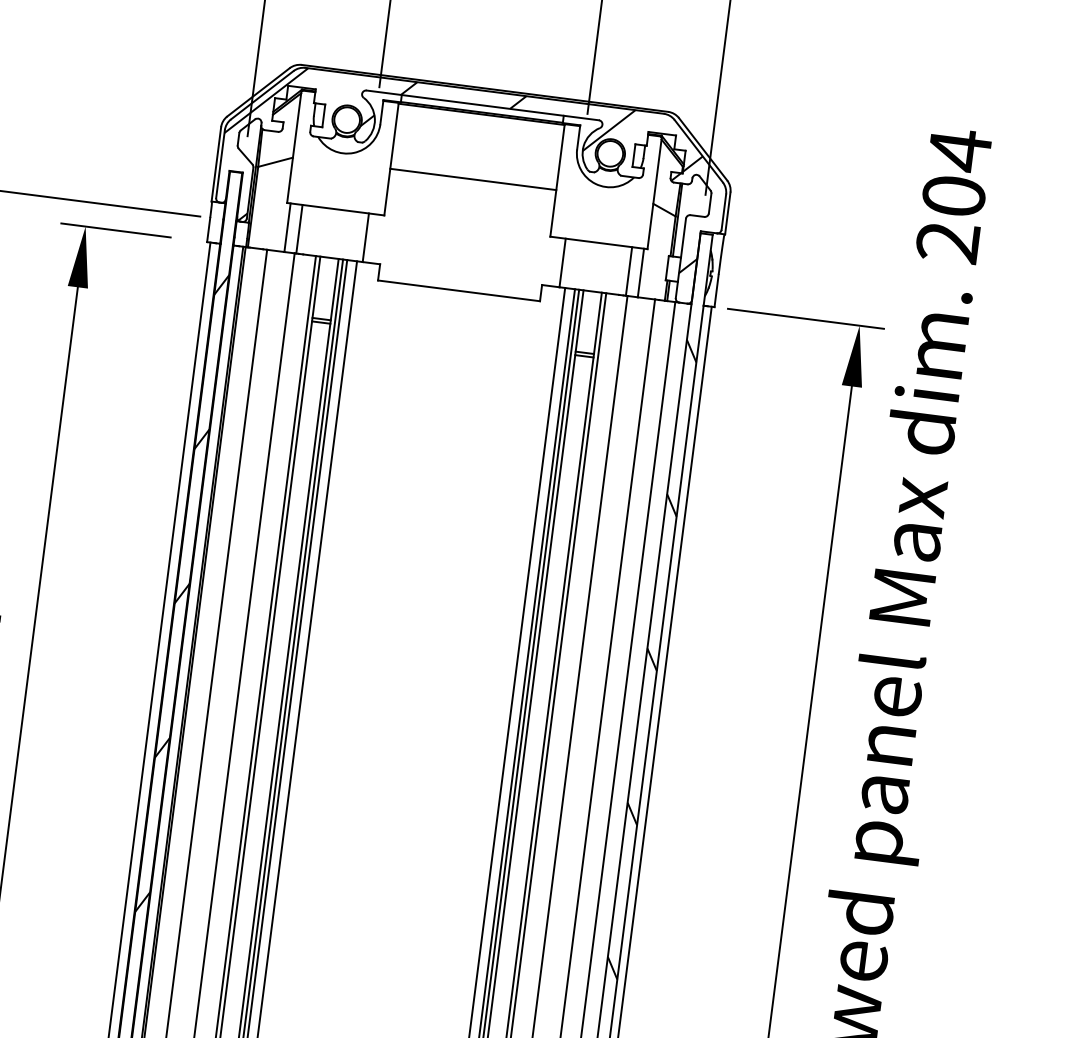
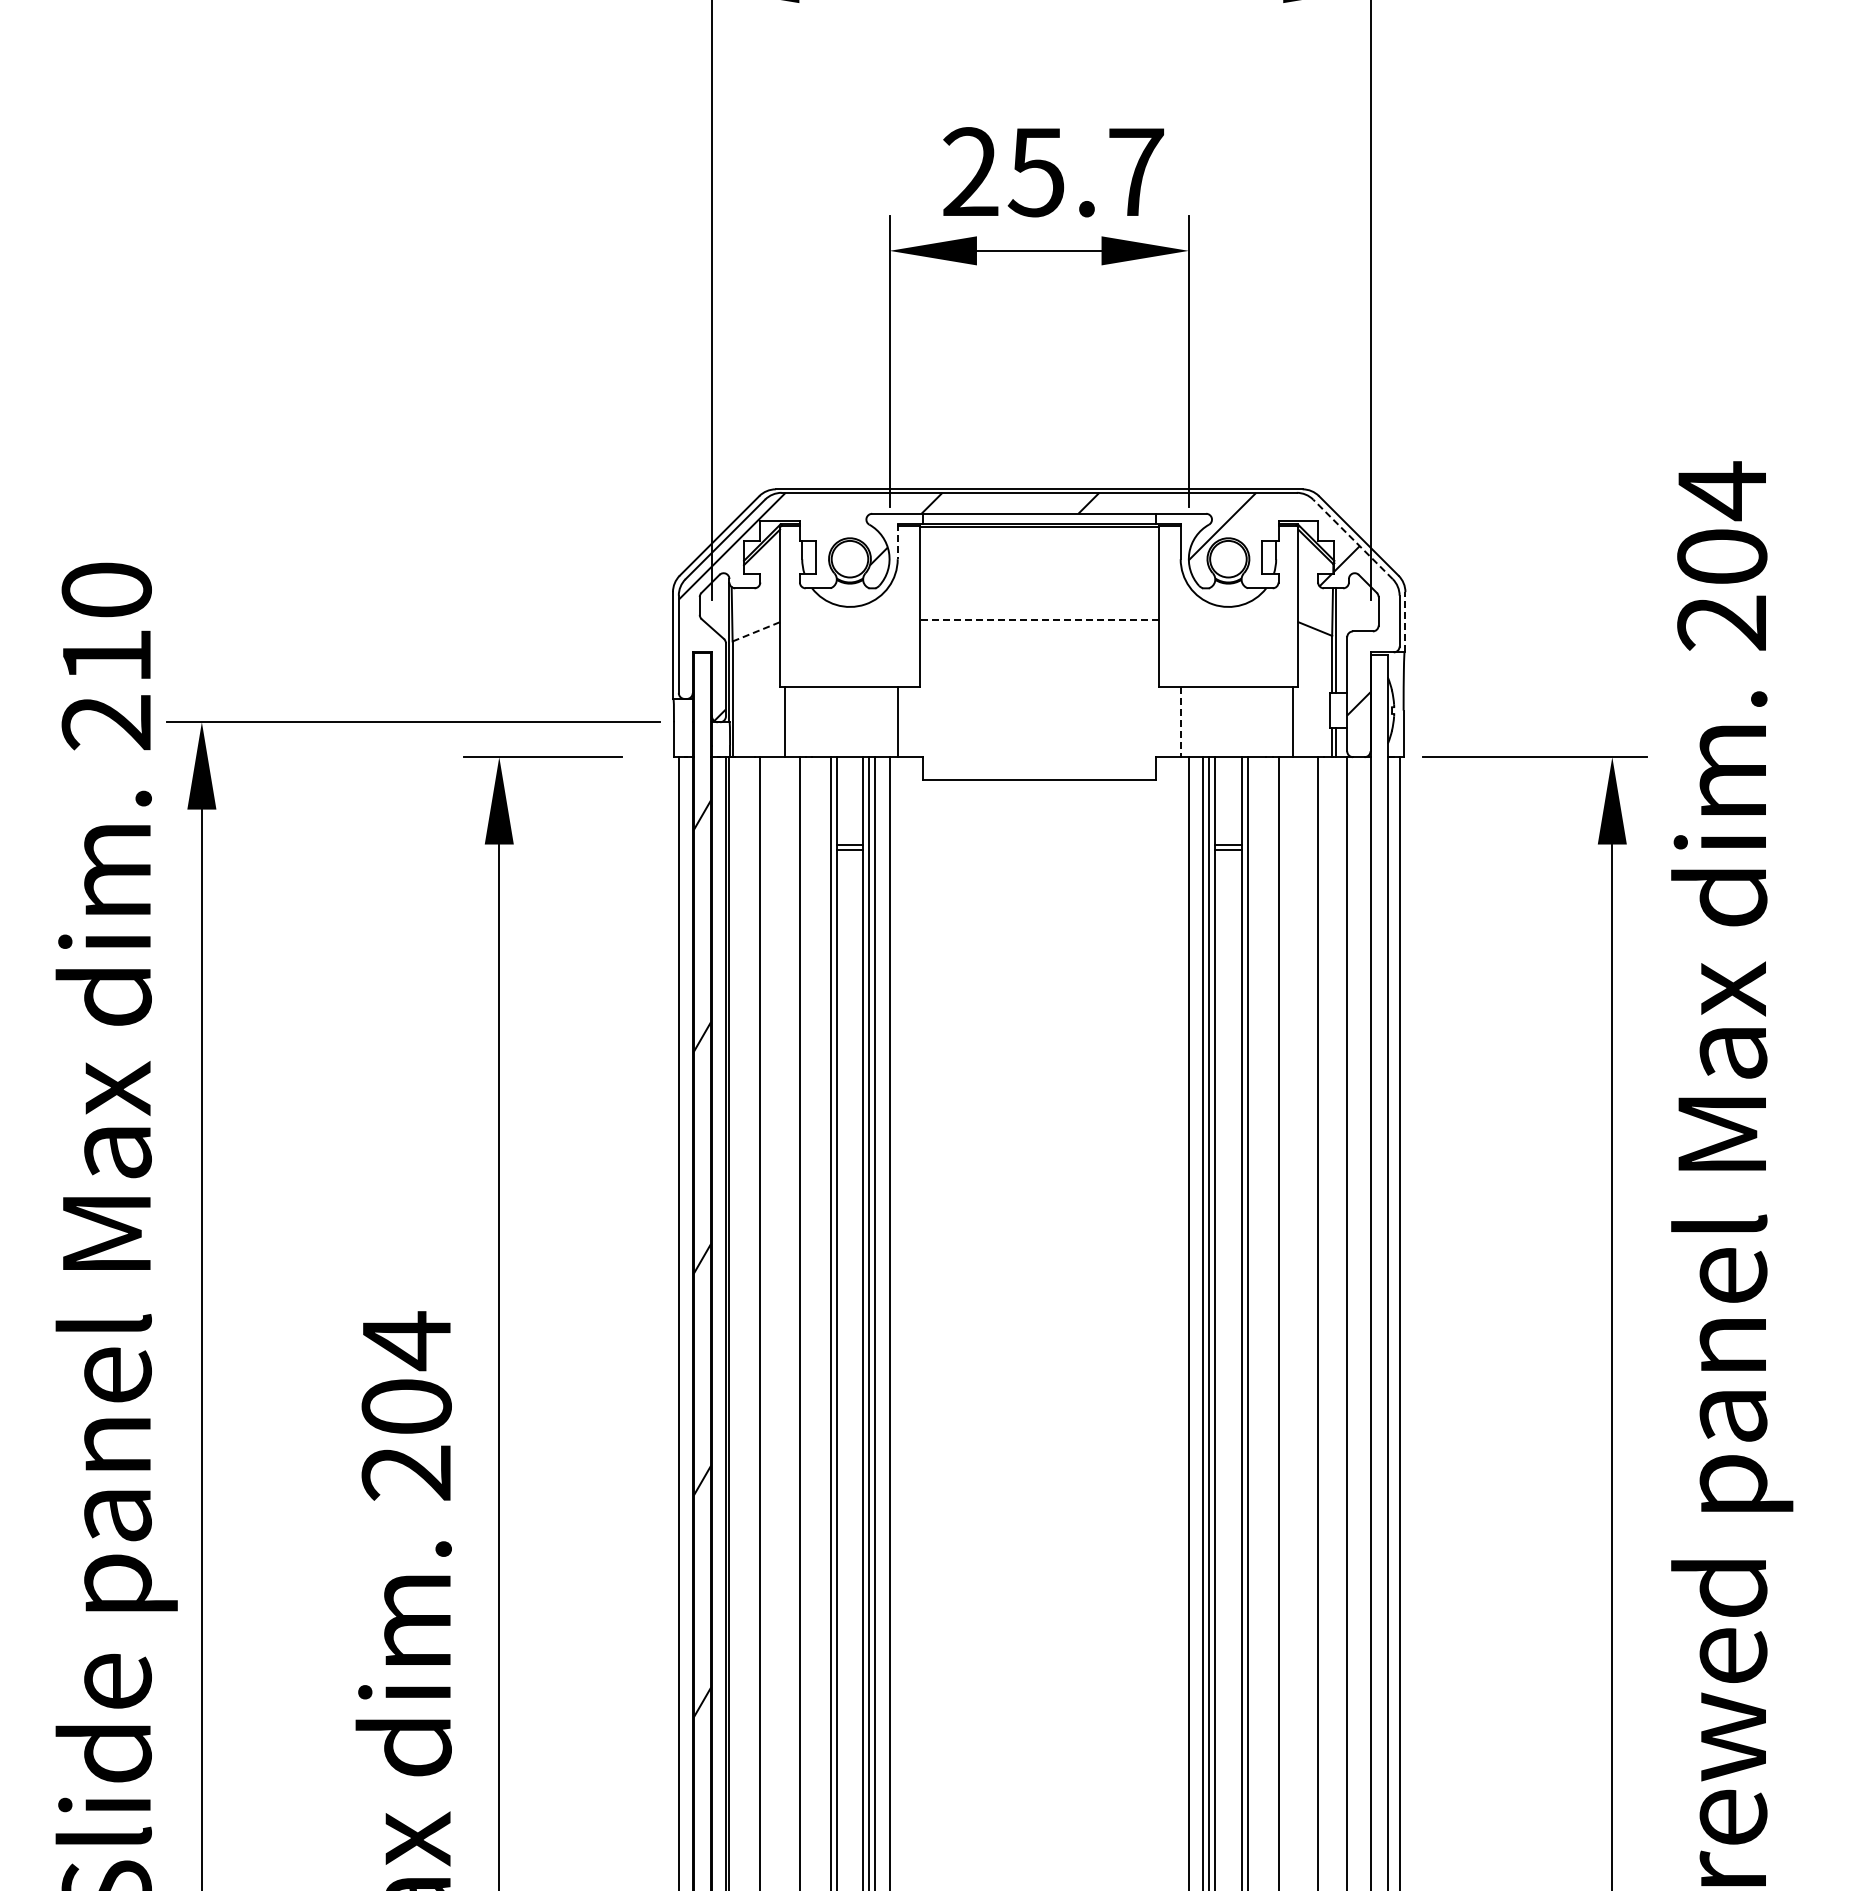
line: (381, 112) -> (897, 542), solid -> dashed
line: (698, 151) -> (1352, 539), solid -> dashed
line: (275, 162) -> (756, 631), solid -> dashed
line: (472, 179) -> (1038, 620), solid -> dashed
line: (727, 212) -> (1405, 621), solid -> dashed
line: (299, 229) -> (802, 722), removed
line: (562, 263) -> (1180, 722), solid -> dashed
line: (629, 271) -> (1276, 722), removed
hatch: (651, 659) -> (1378, 1267), removed

